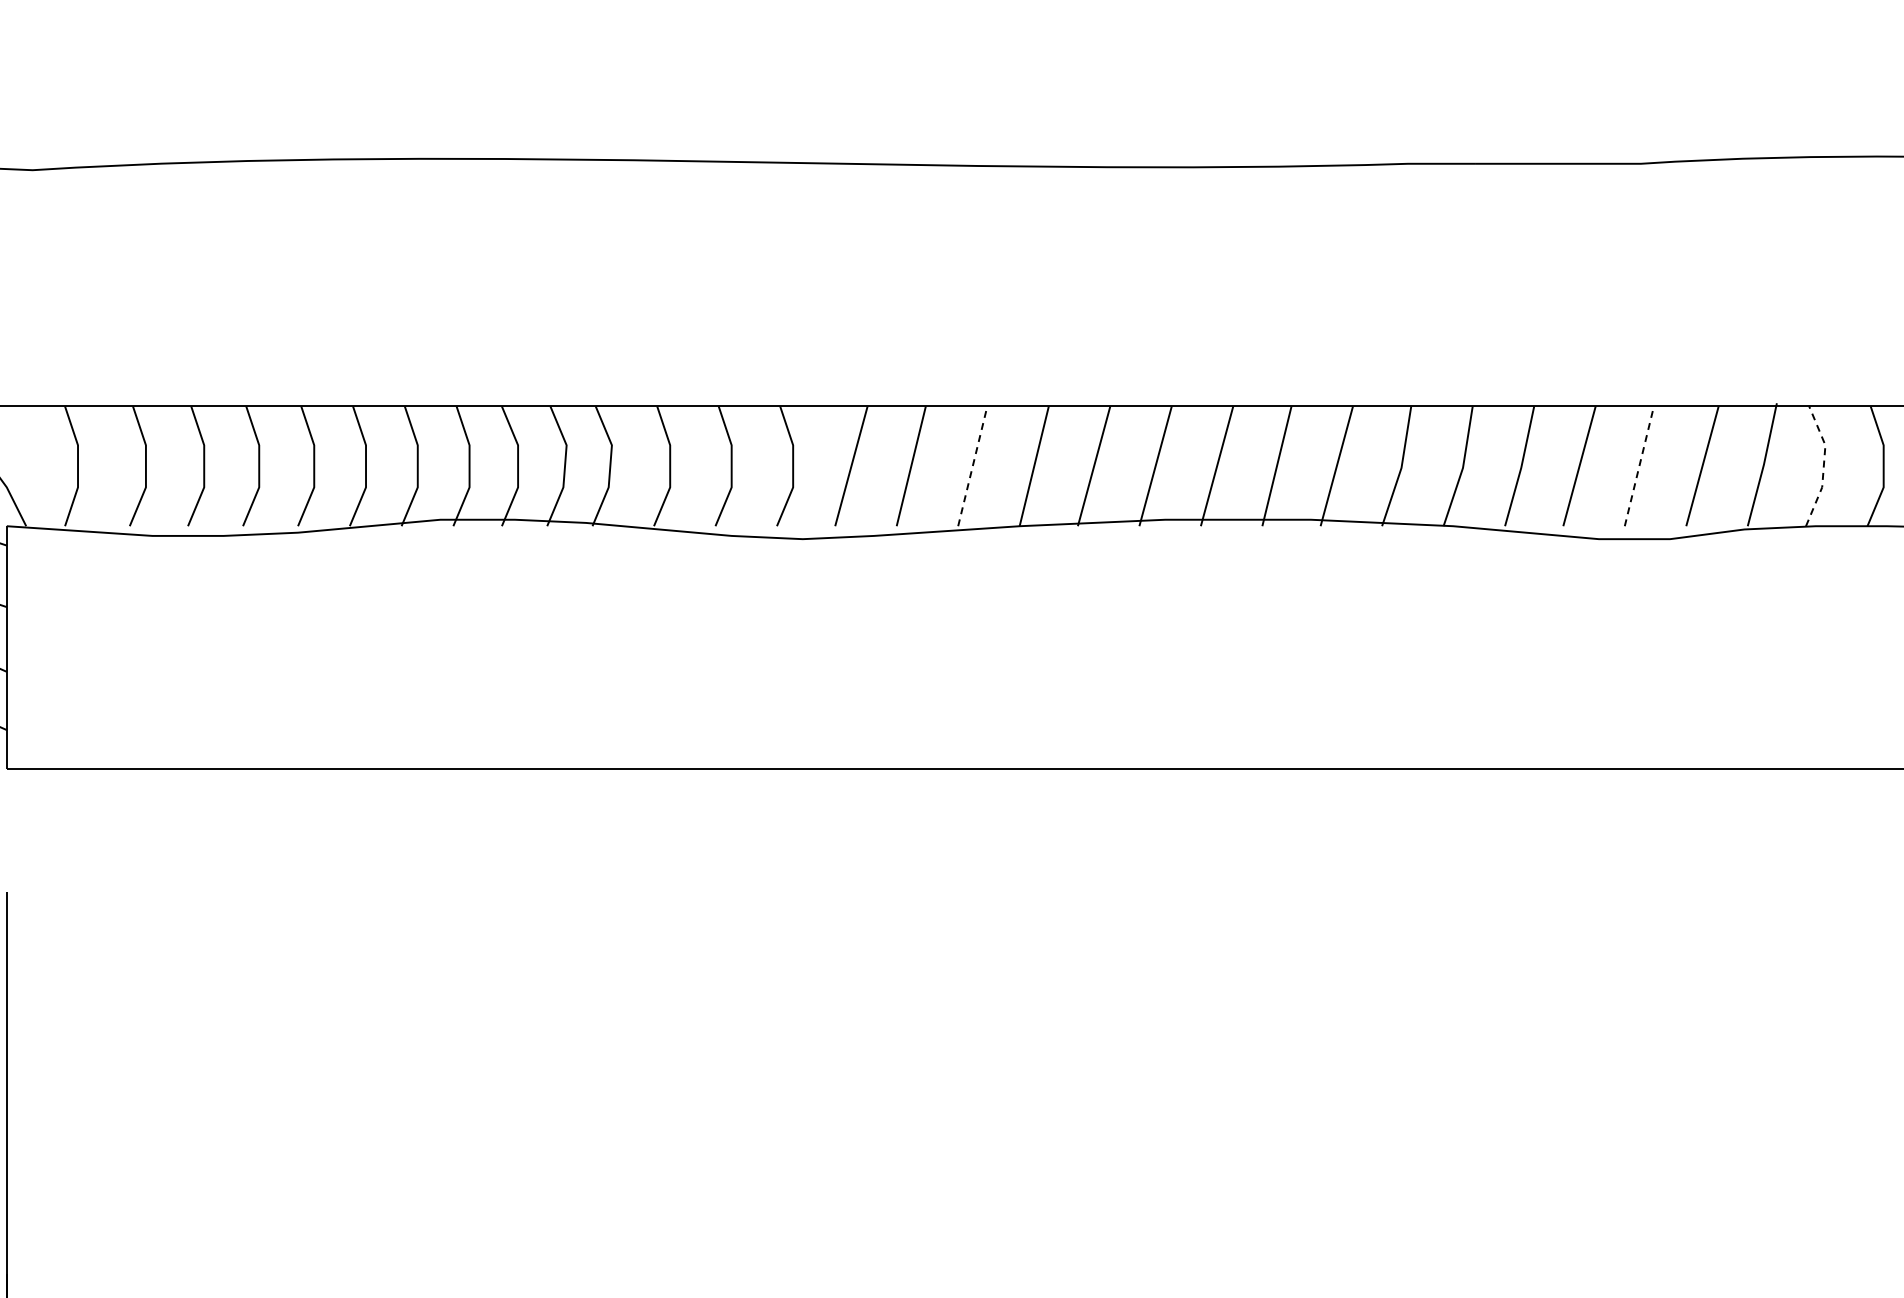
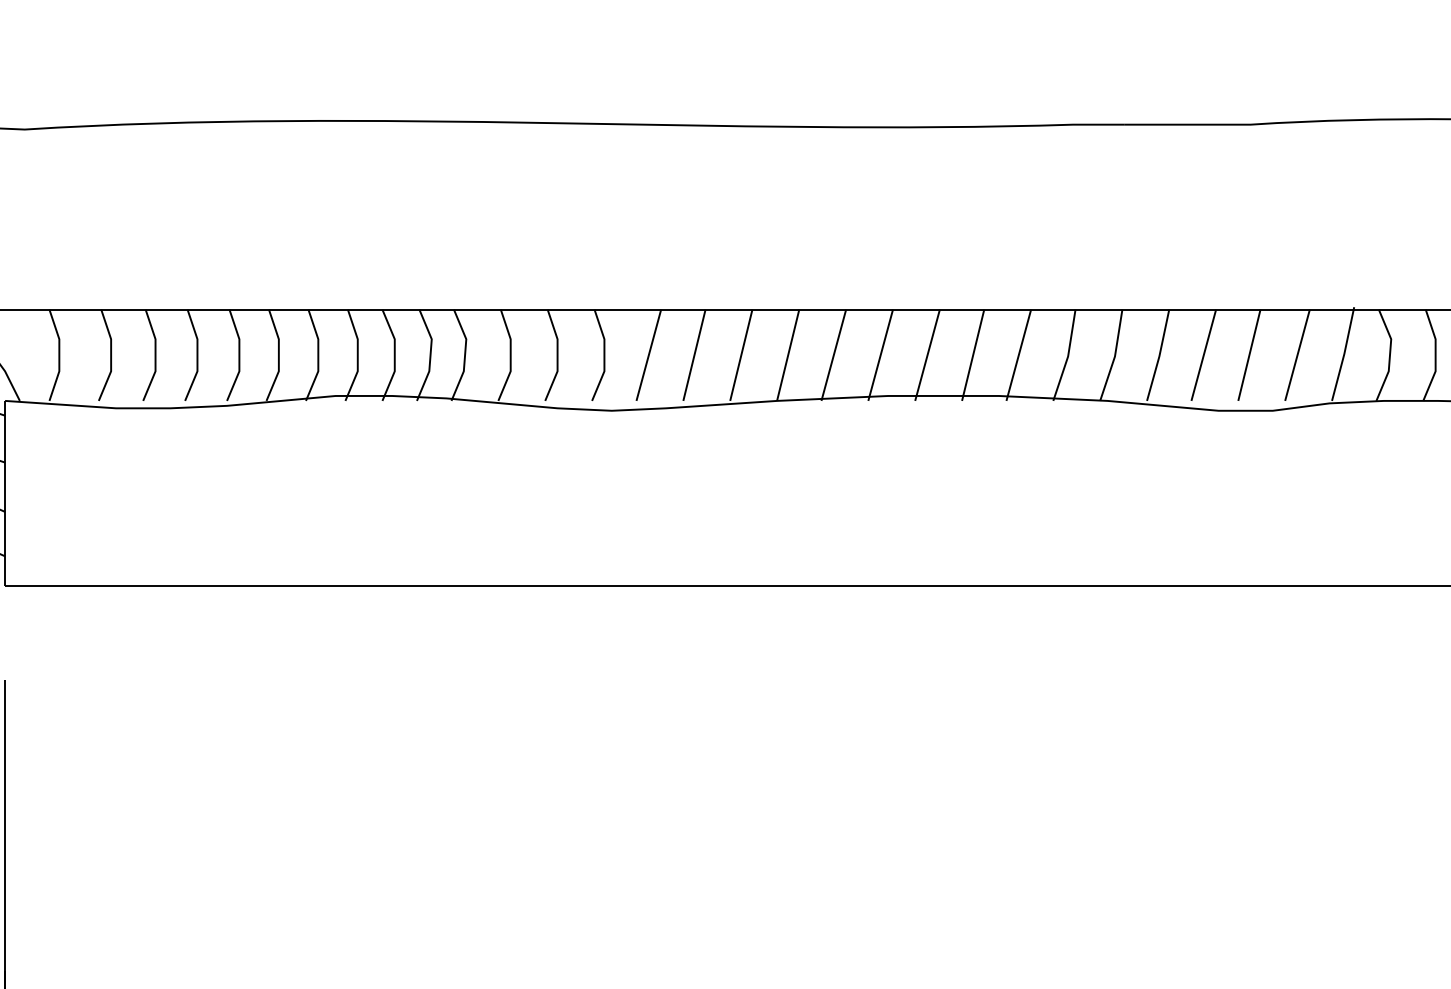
line: (1823, 465) -> (1389, 354), dashed -> solid
line: (972, 466) -> (741, 355), dashed -> solid
line: (1639, 466) -> (1249, 355), dashed -> solid

